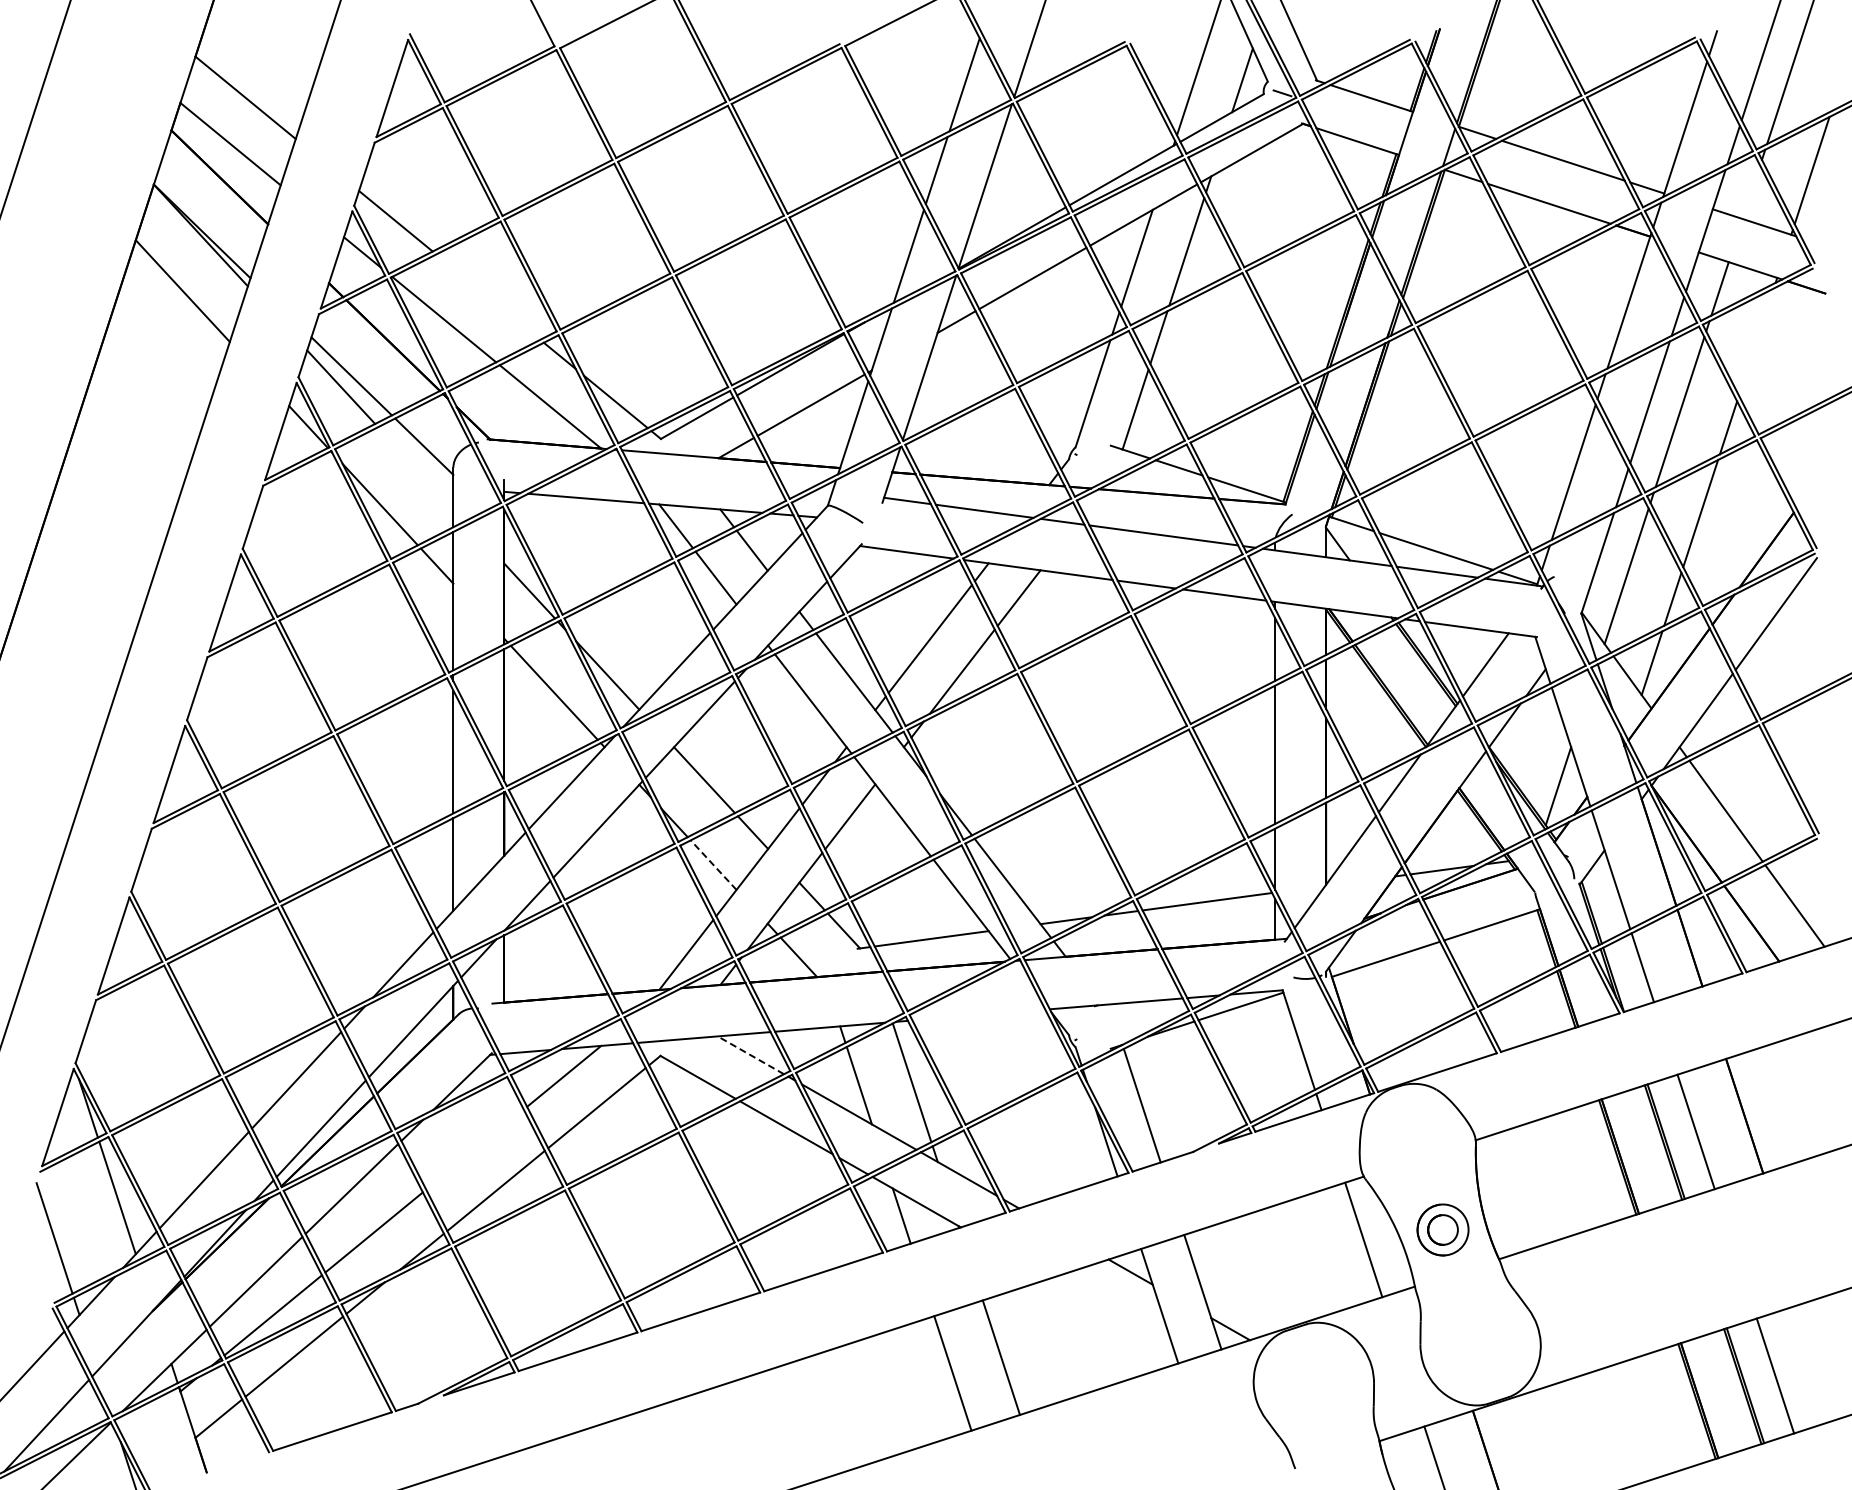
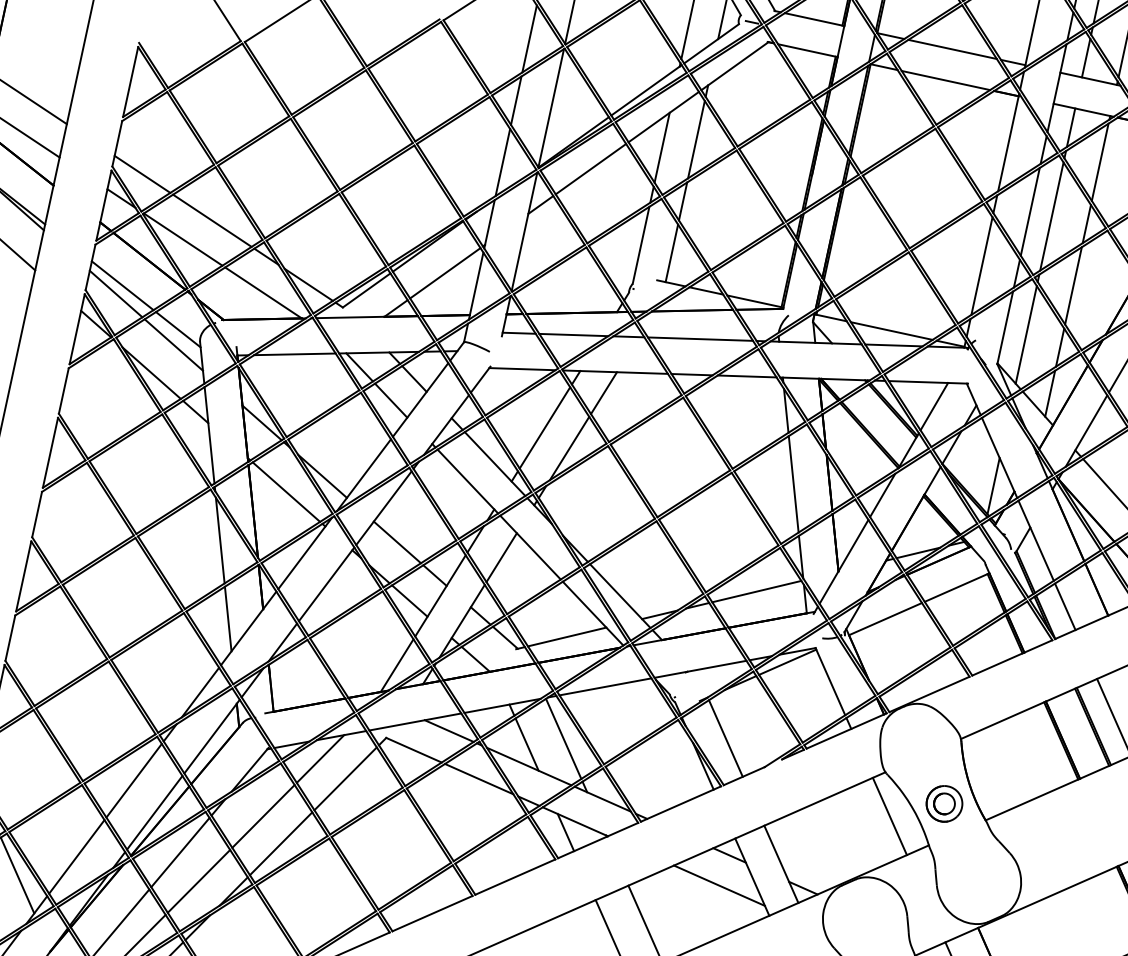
line: (1751, 192) -> (1086, 58), added
line: (488, 296) -> (212, 220), added
line: (1756, 341) -> (1100, 161), added
line: (415, 467) -> (173, 344), added
line: (713, 865) -> (409, 601), dashed -> solid
line: (978, 1014) -> (605, 686), added
line: (750, 1055) -> (449, 731), dashed -> solid
line: (474, 1149) -> (263, 816), added
line: (1111, 1313) -> (719, 885), added

